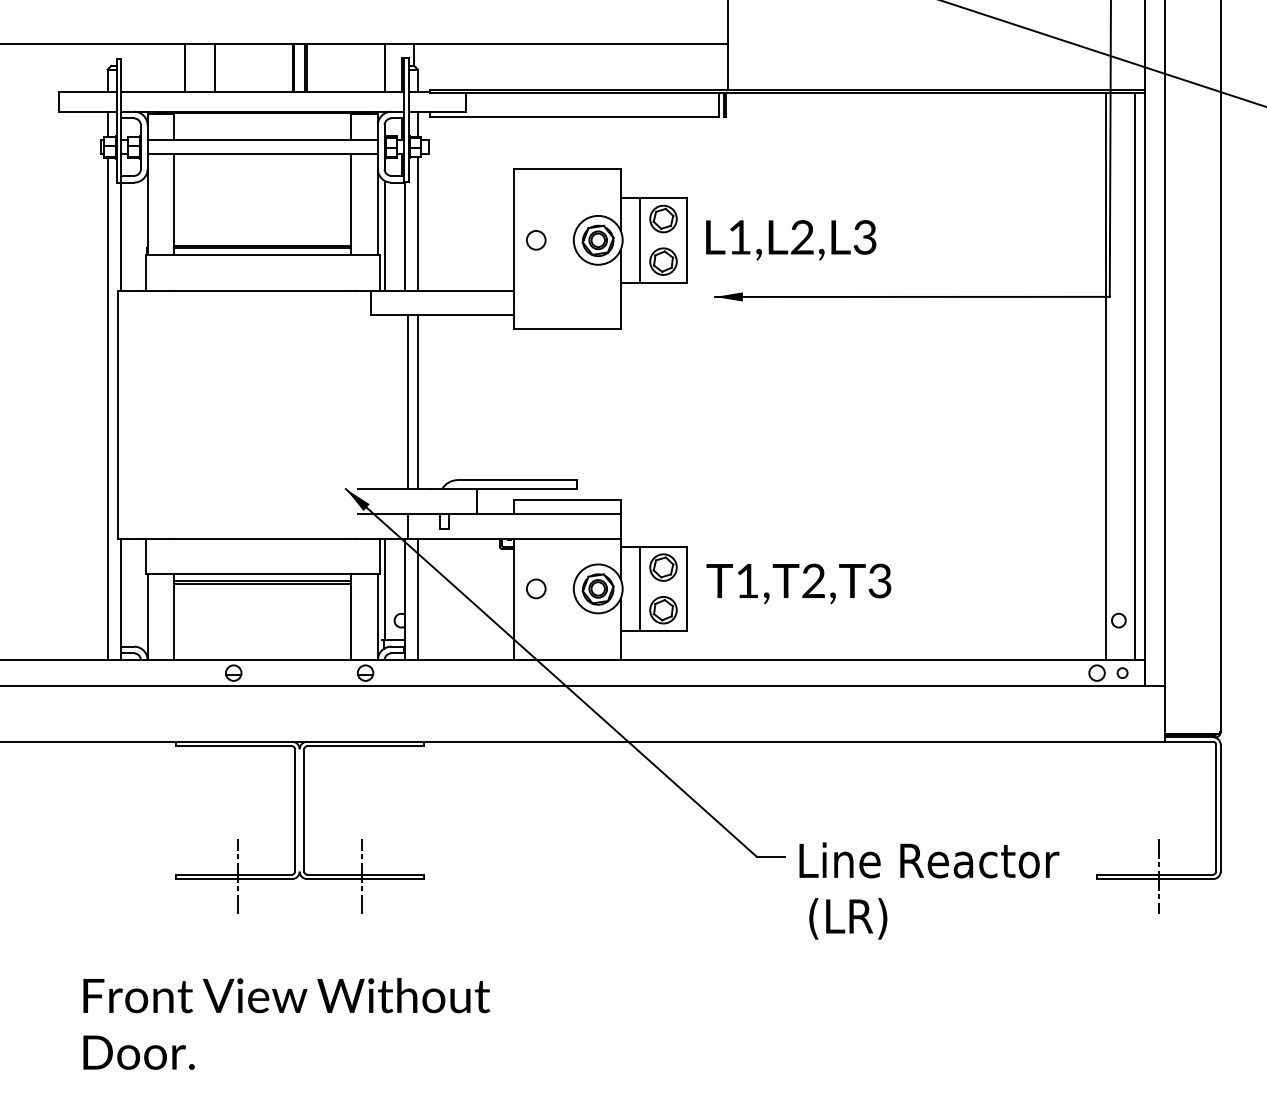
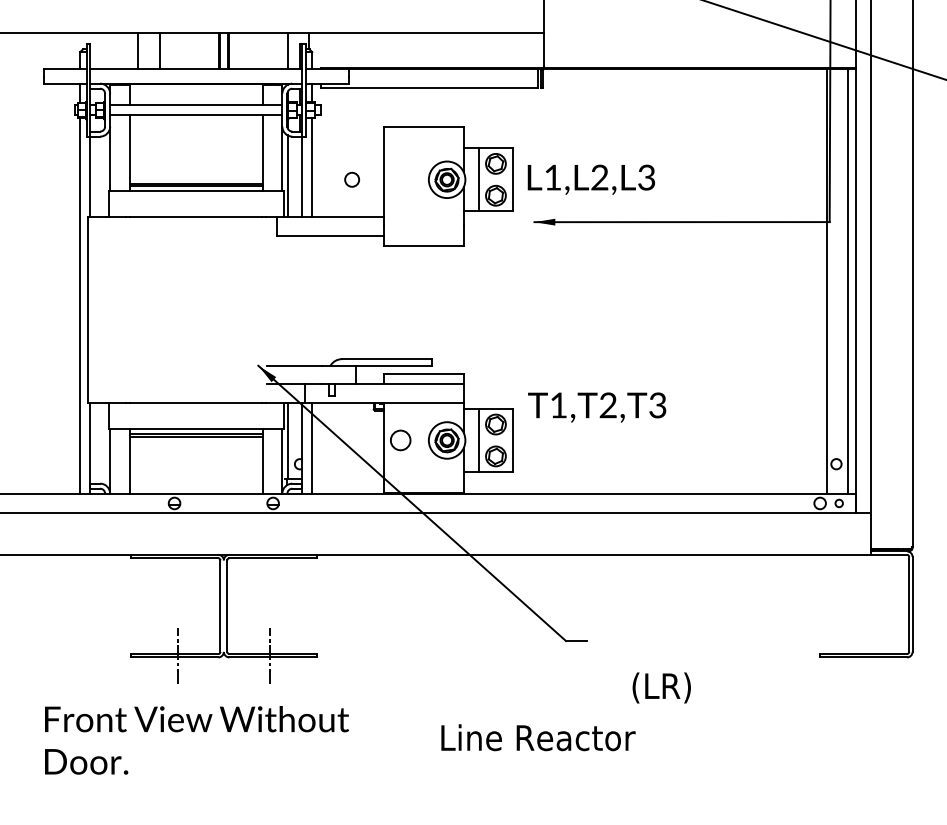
circle: (536, 240) -> (352, 179), moved
line: (408, 402) -> (305, 301), removed
line: (417, 402) -> (311, 301), removed
text: (798, 583) -> (596, 407), moved
circle: (536, 588) -> (400, 440), size x1.4
text: (929, 860) -> (538, 737), moved
line: (1158, 876) -> (866, 655), removed
text: (848, 918) -> (661, 687), moved
text: (286, 1023) -> (196, 740), moved

